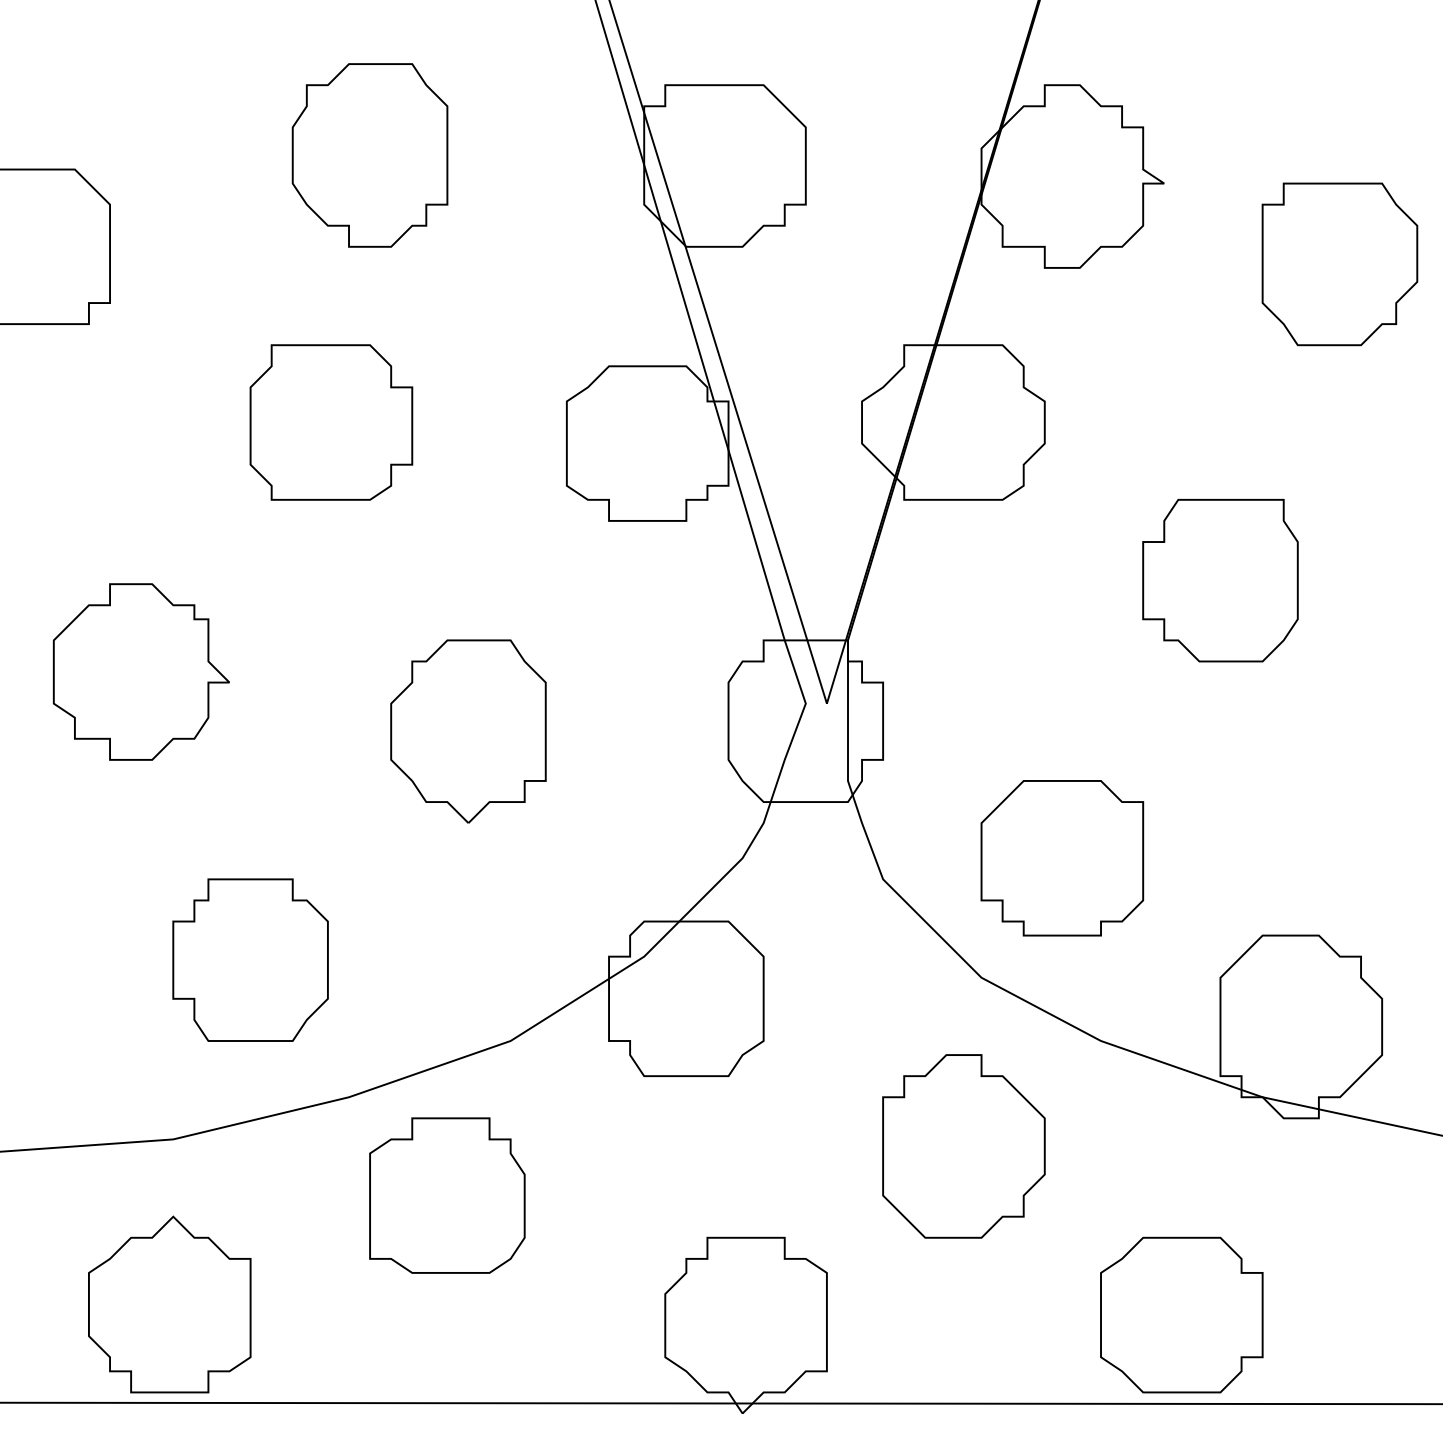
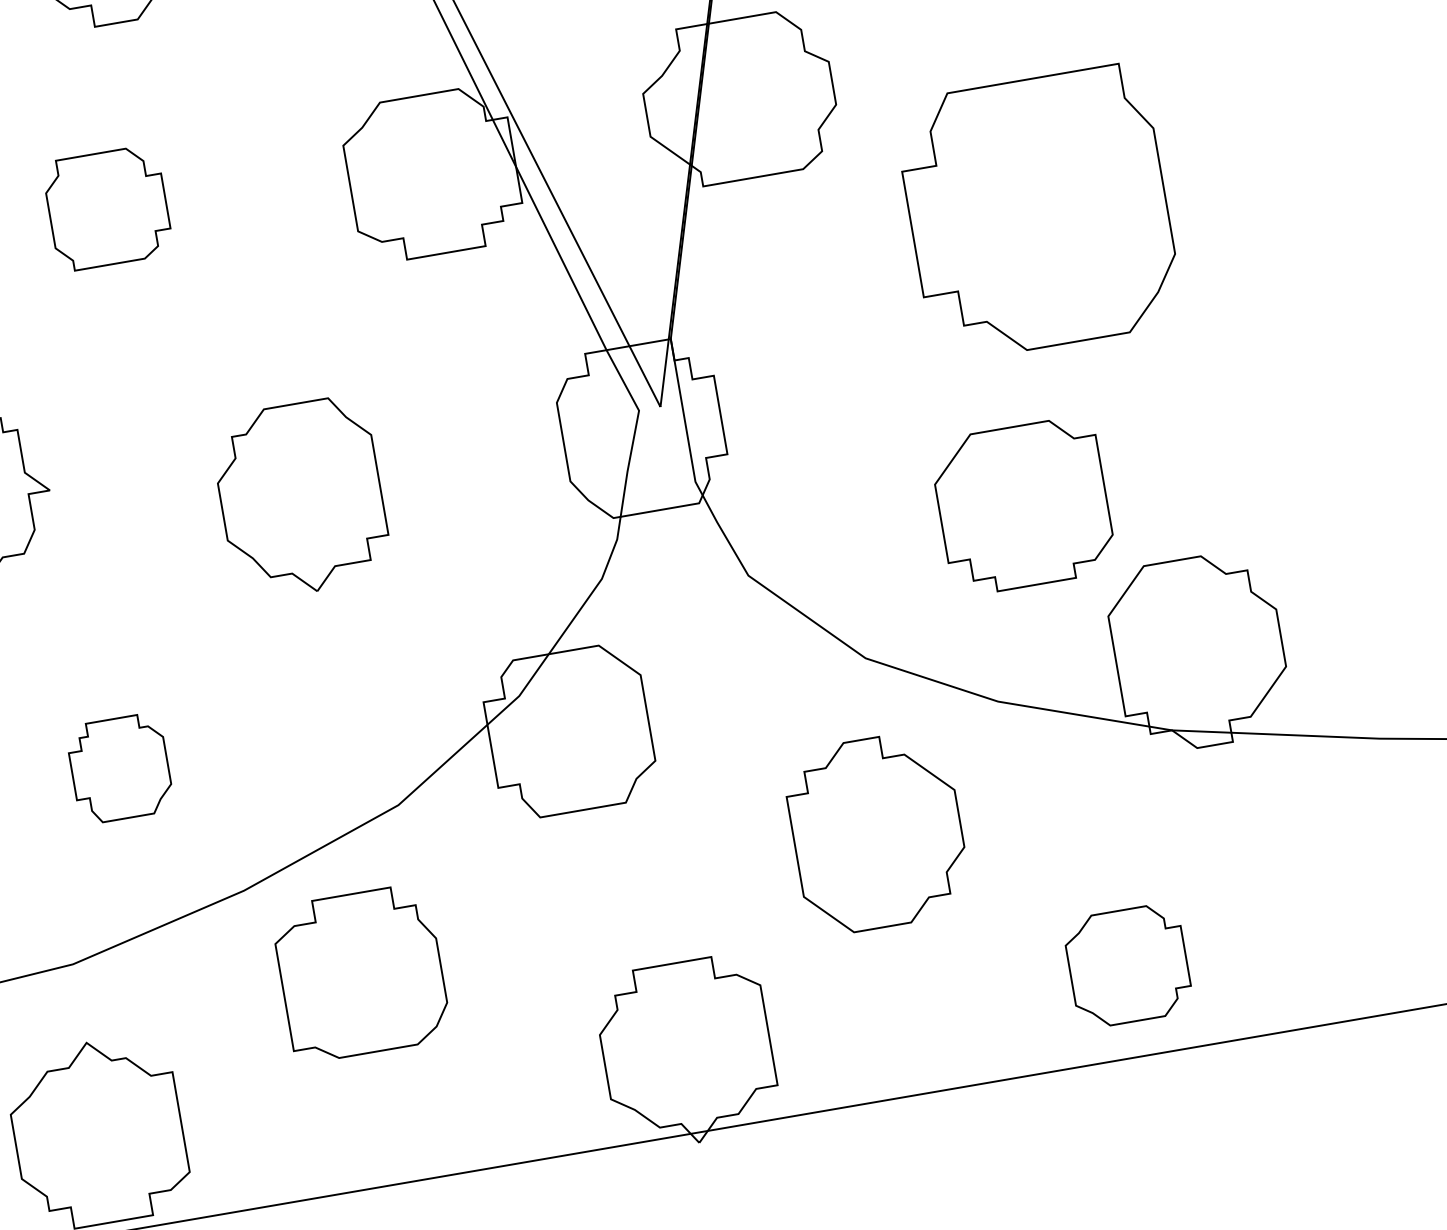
part: (331, 422) -> (107, 208), size x0.7
part: (1220, 580) -> (1038, 212), size x1.6
part: (1062, 858) -> (1023, 506), moved
part: (250, 959) -> (119, 768), size x0.6
part: (1181, 1314) -> (1127, 965), size x0.7

